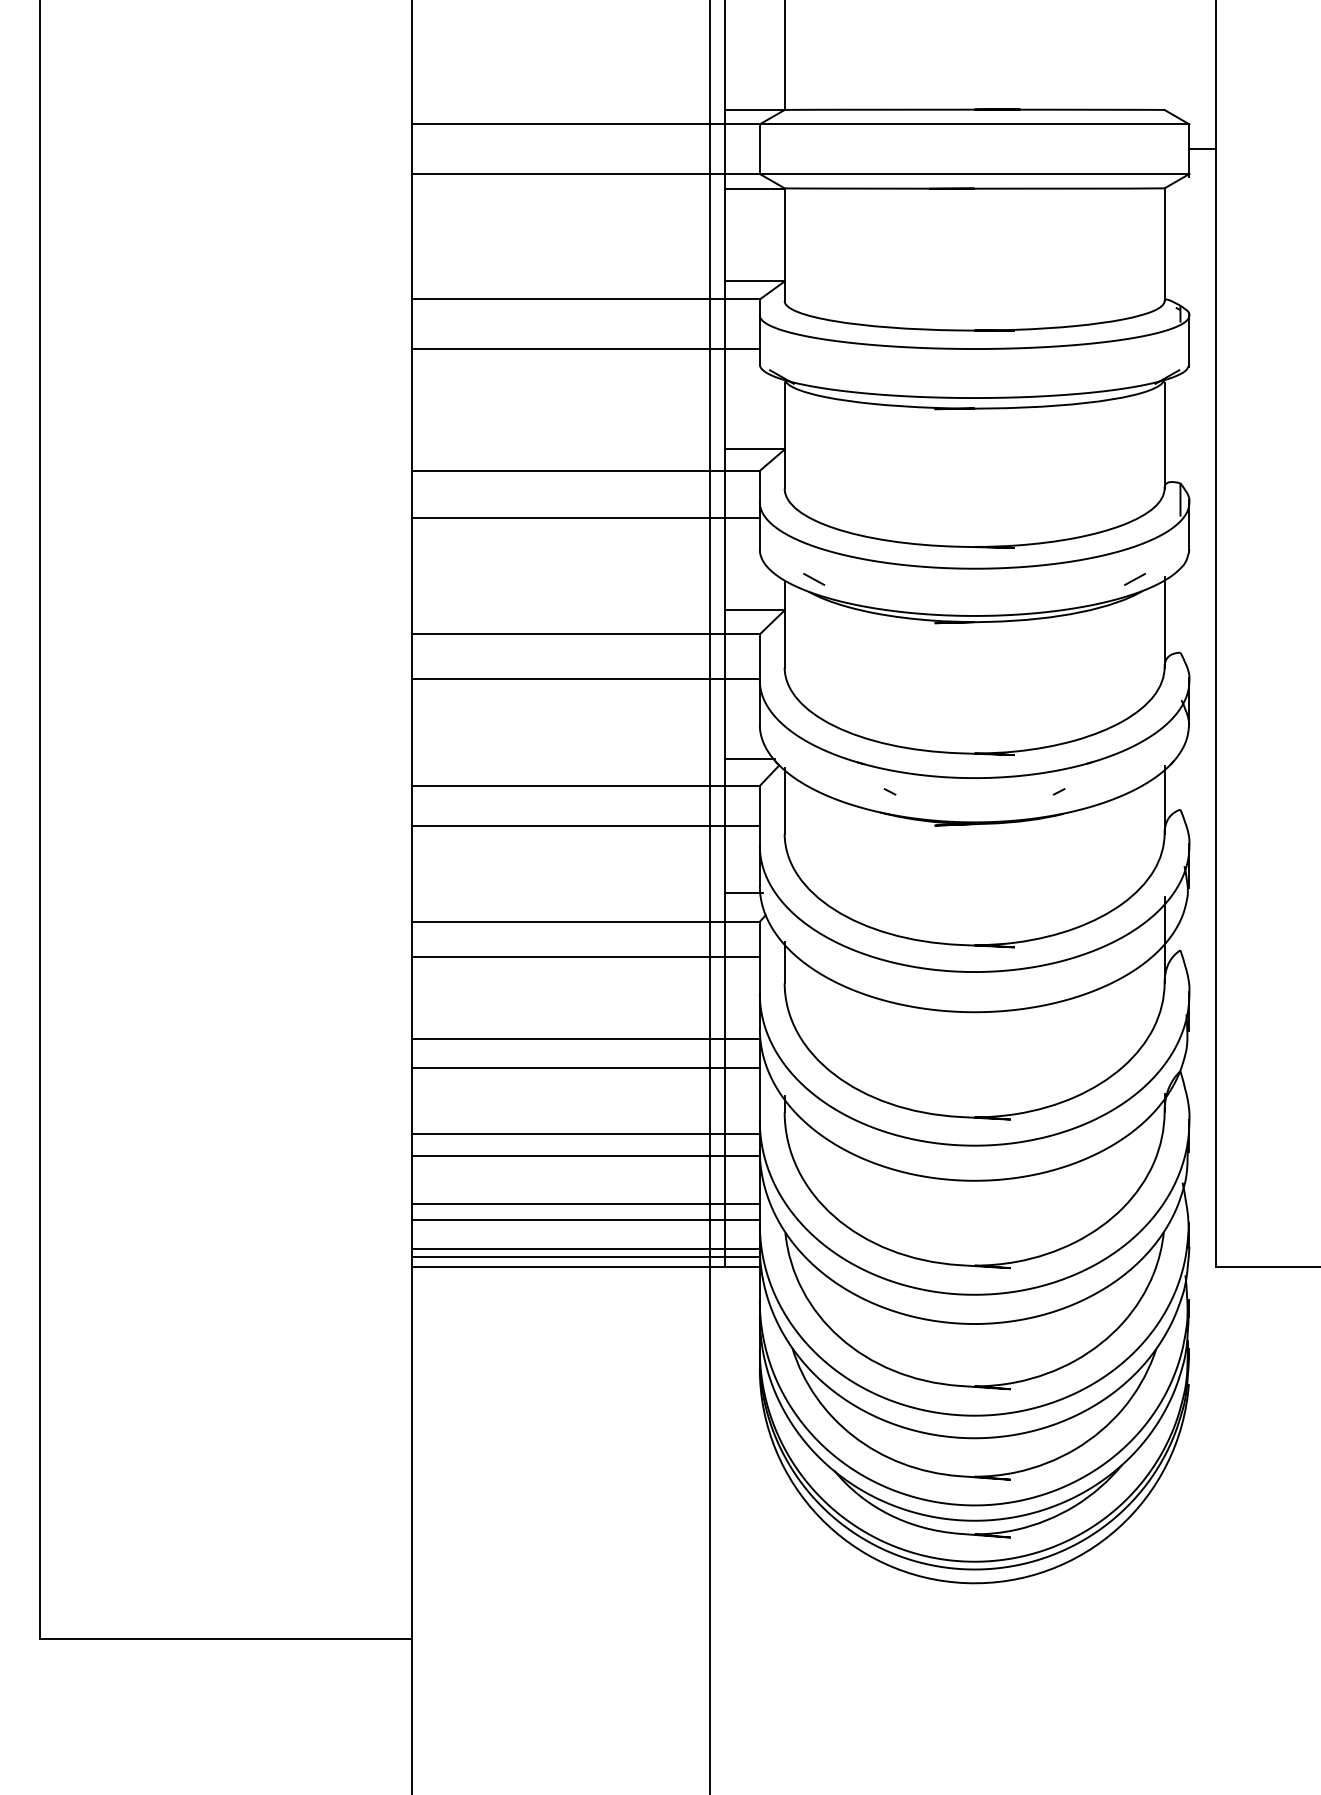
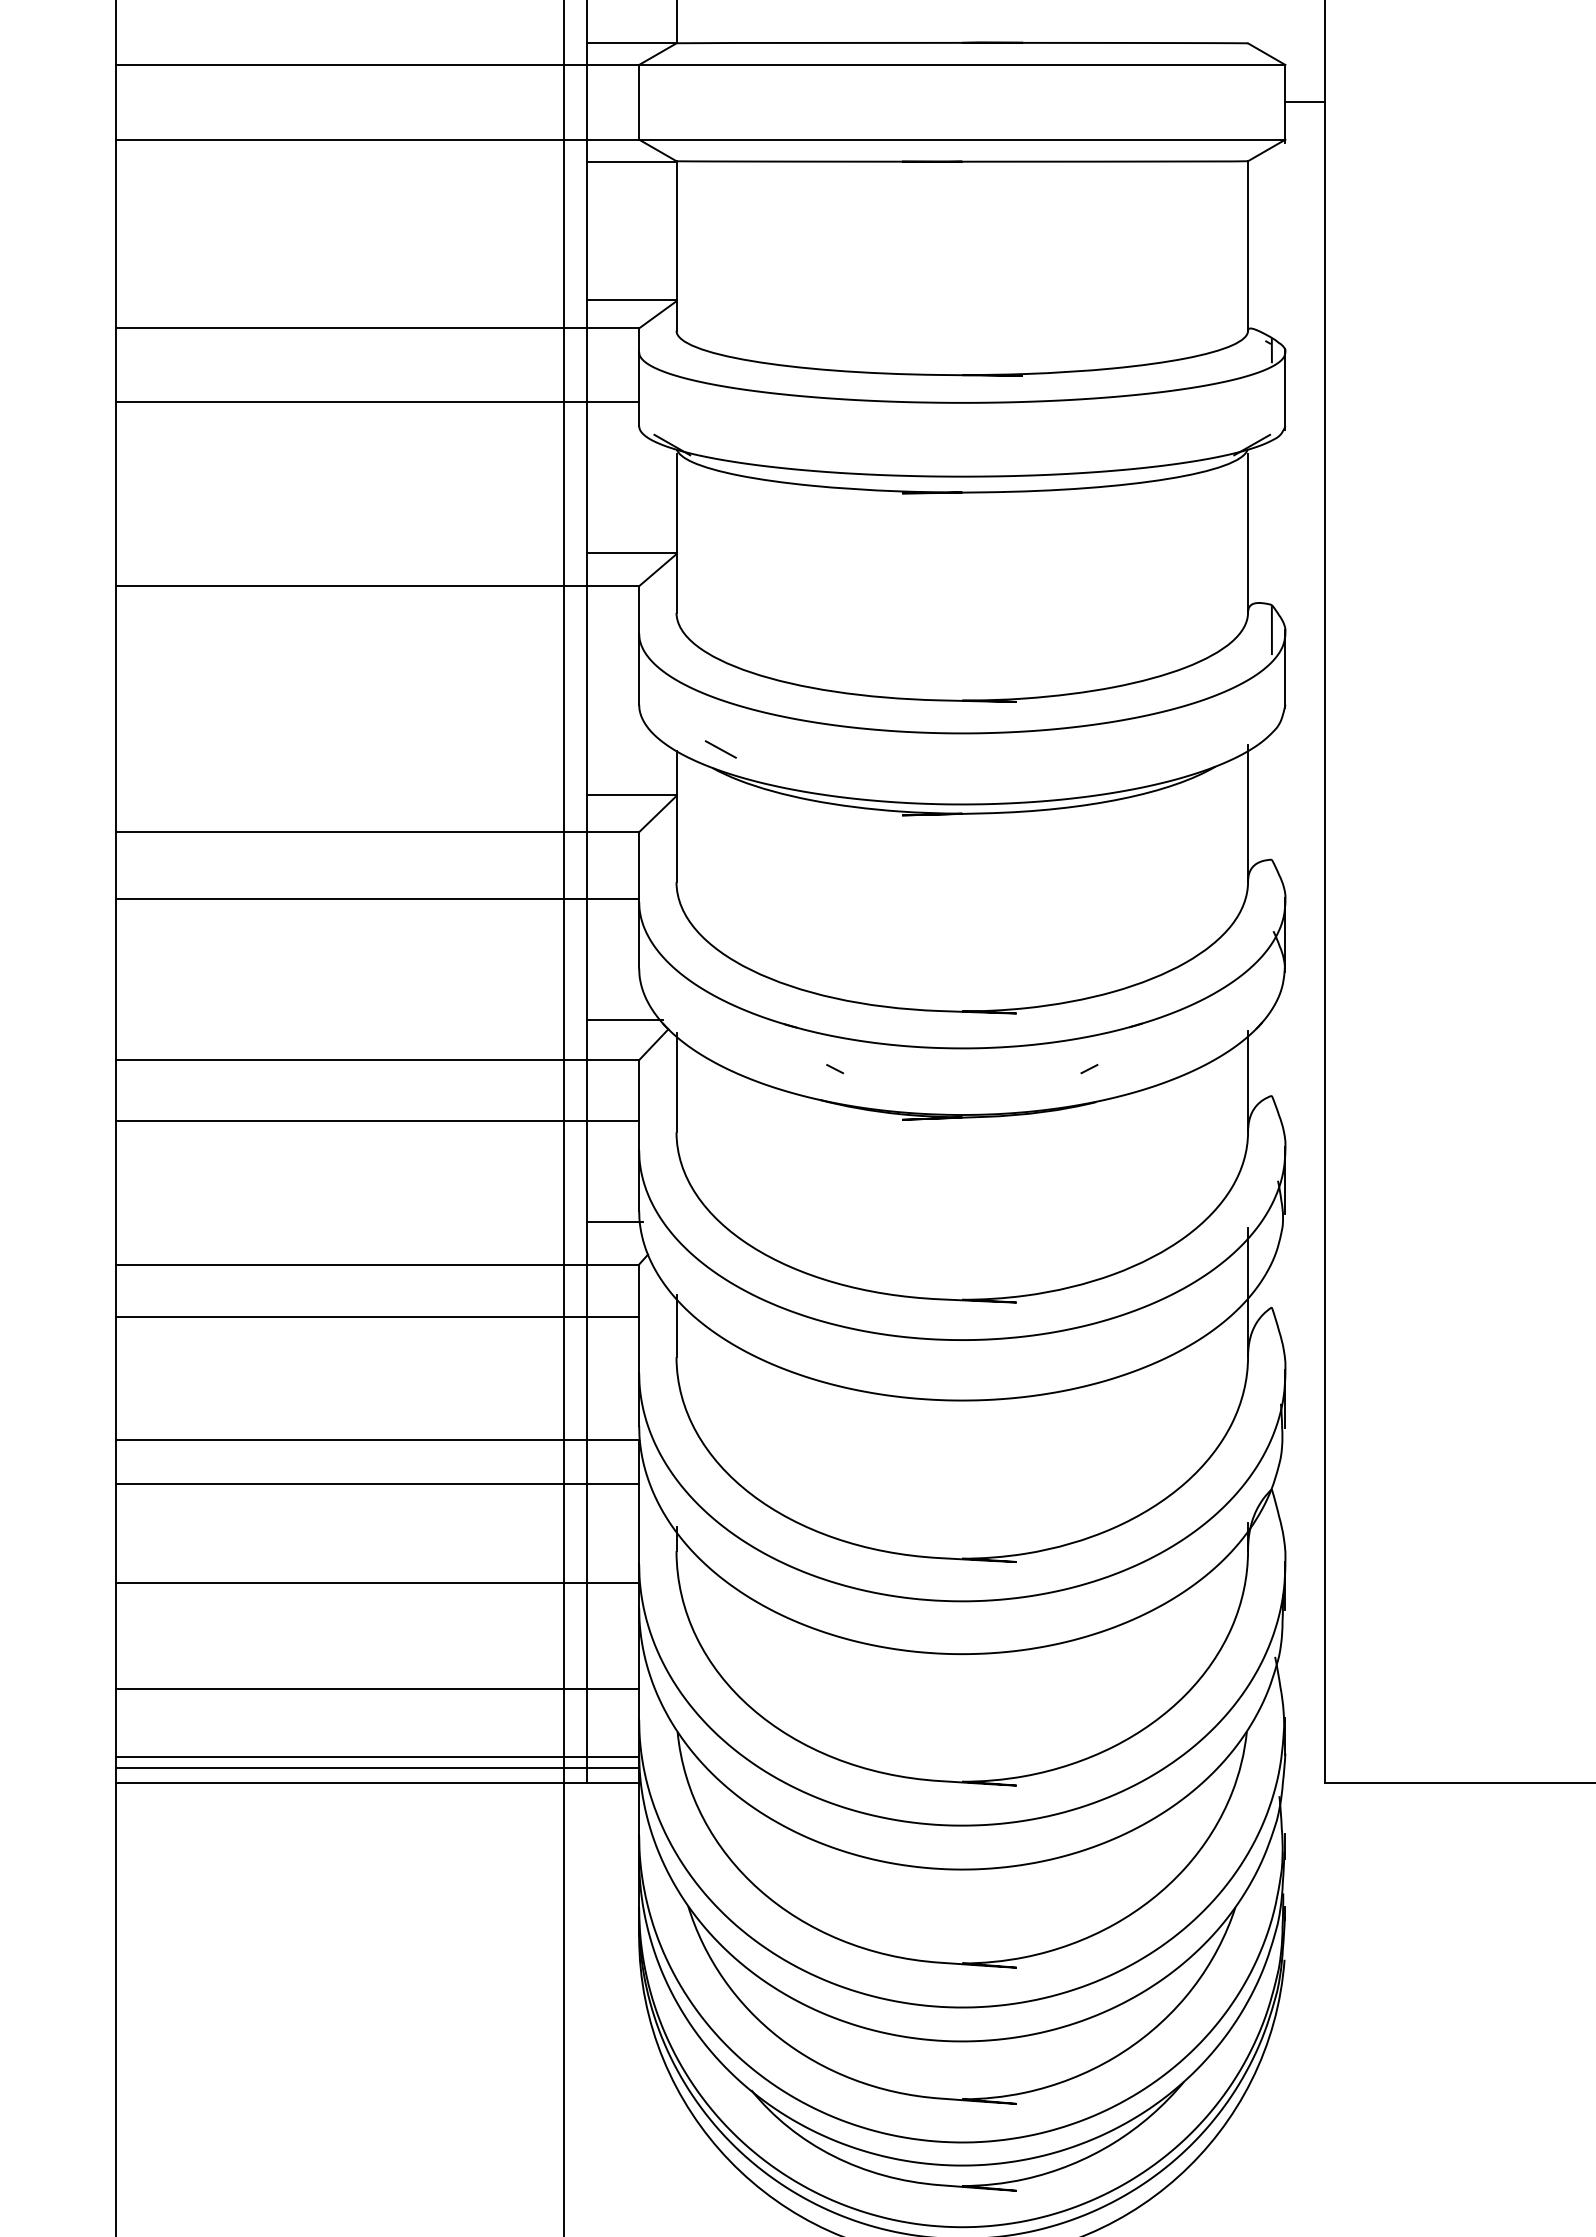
line: (585, 518) -> (376, 657), removed
line: (1135, 578) -> (1204, 748), removed
line: (585, 1156) -> (376, 1617), removed
line: (585, 1219) -> (376, 1712), removed

